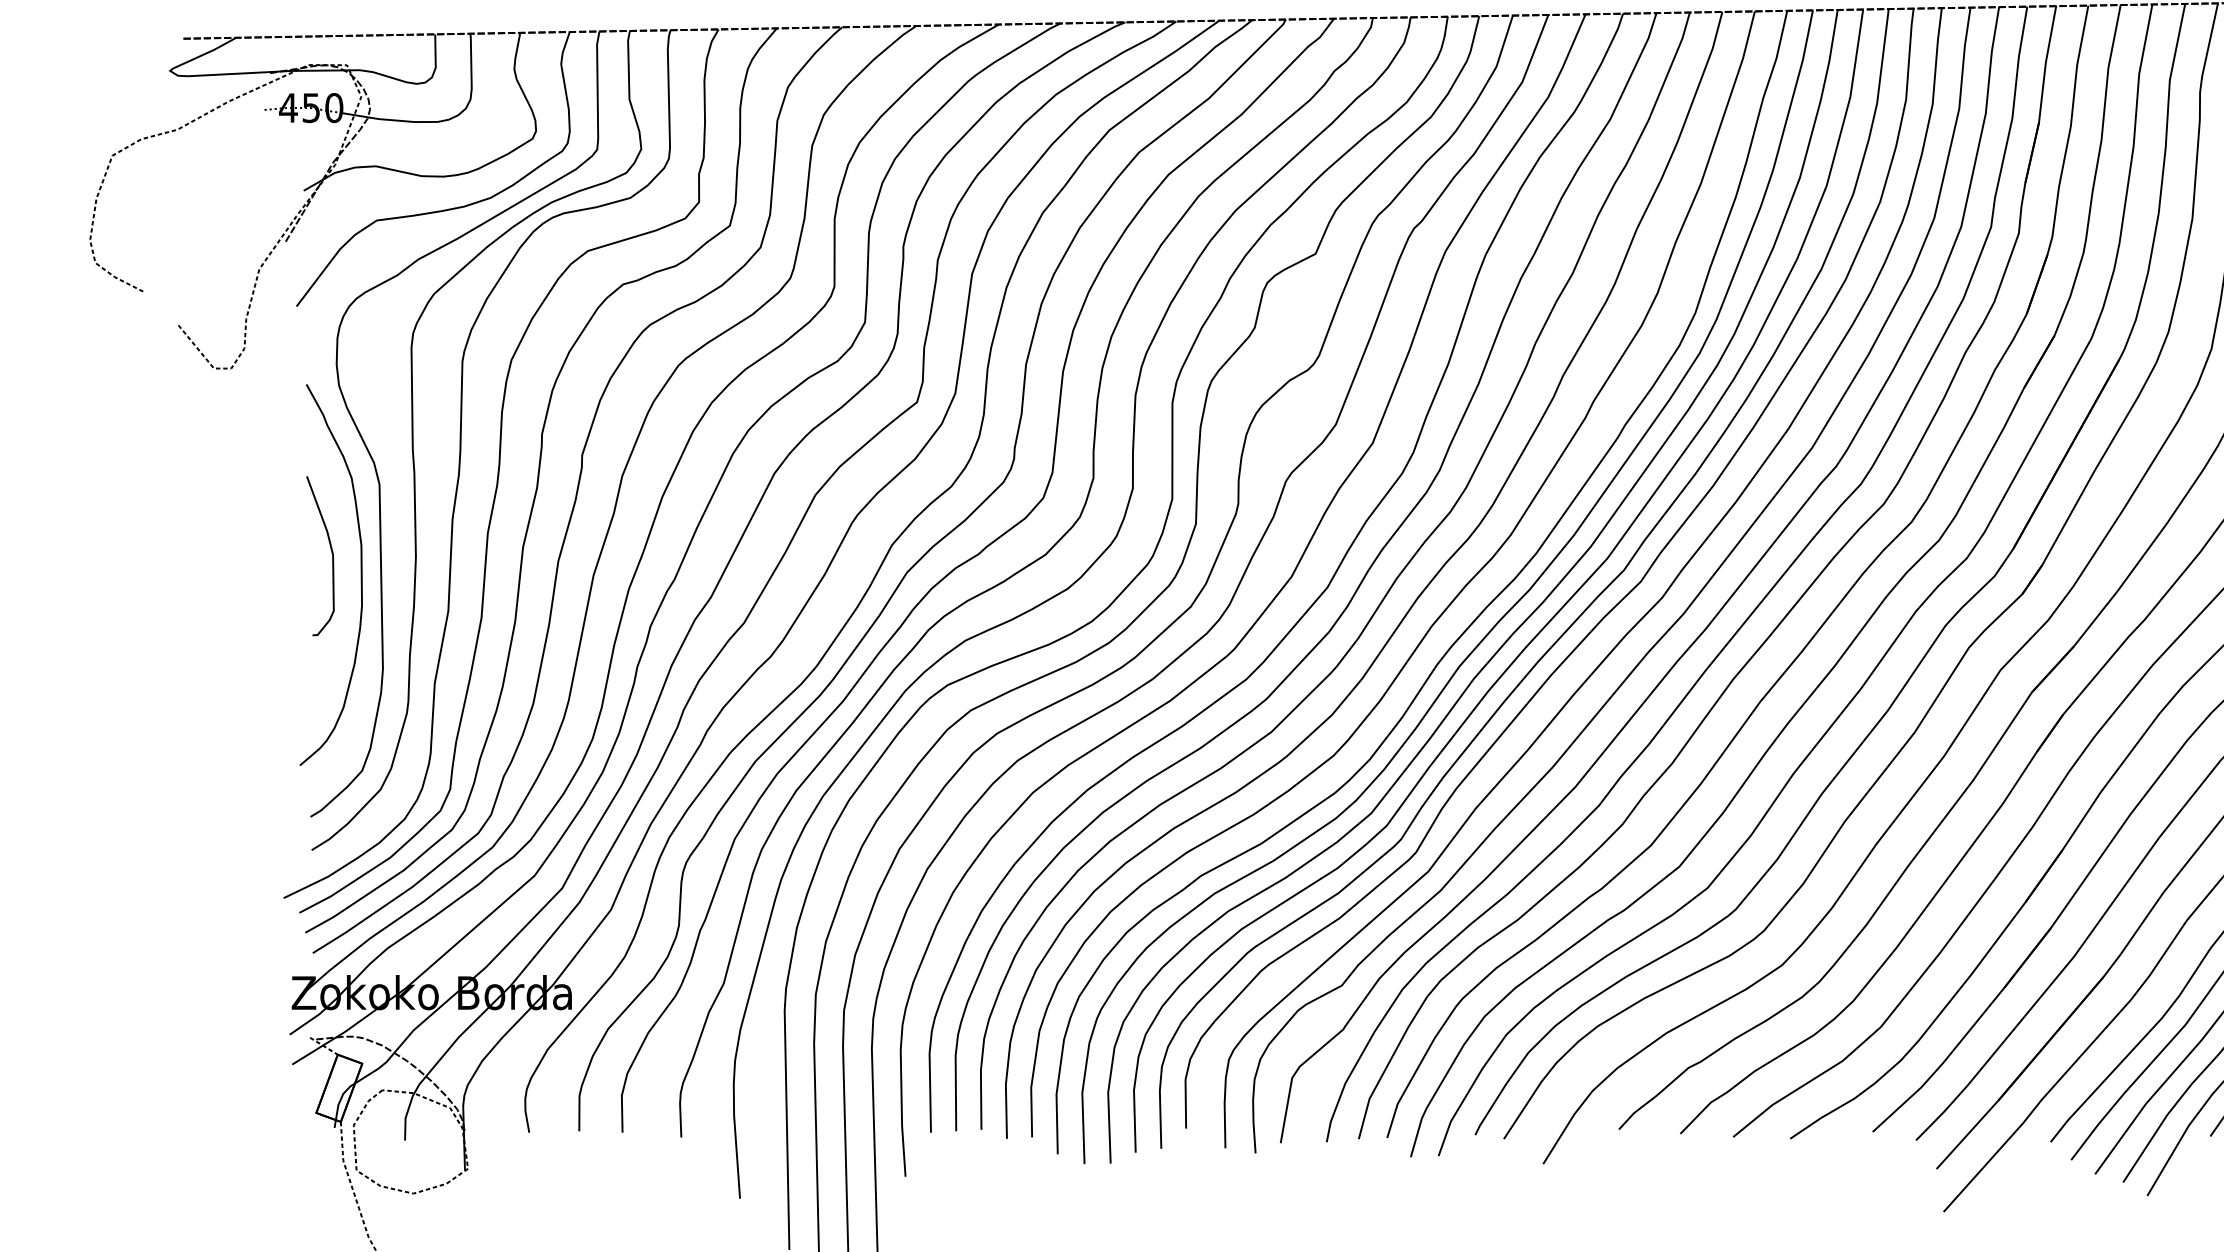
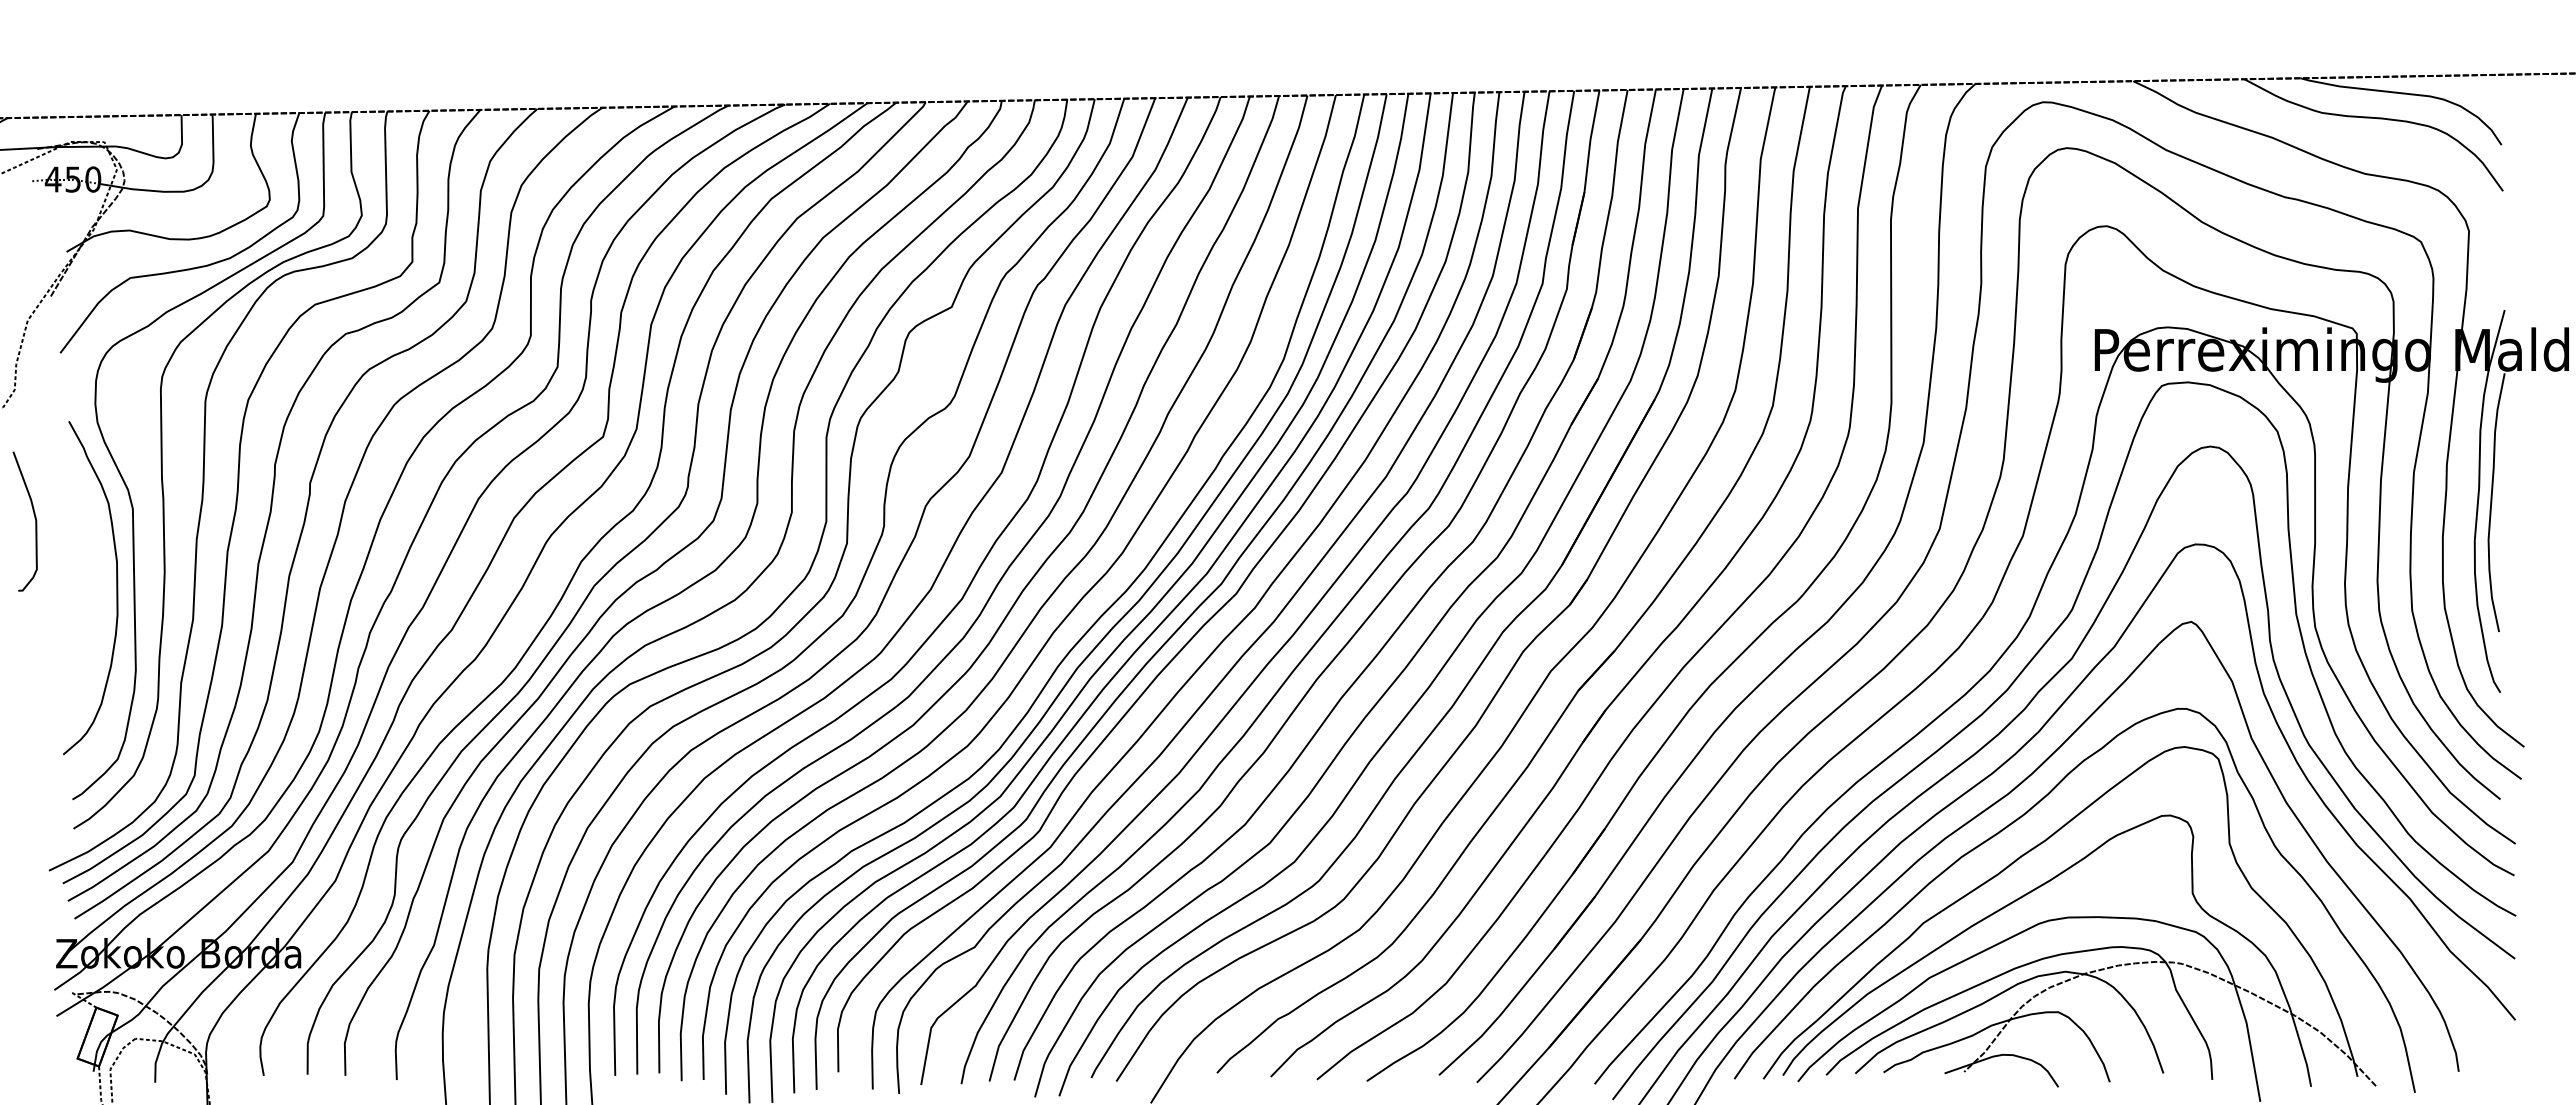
curve: (331, 552) -> (34, 518), moved

